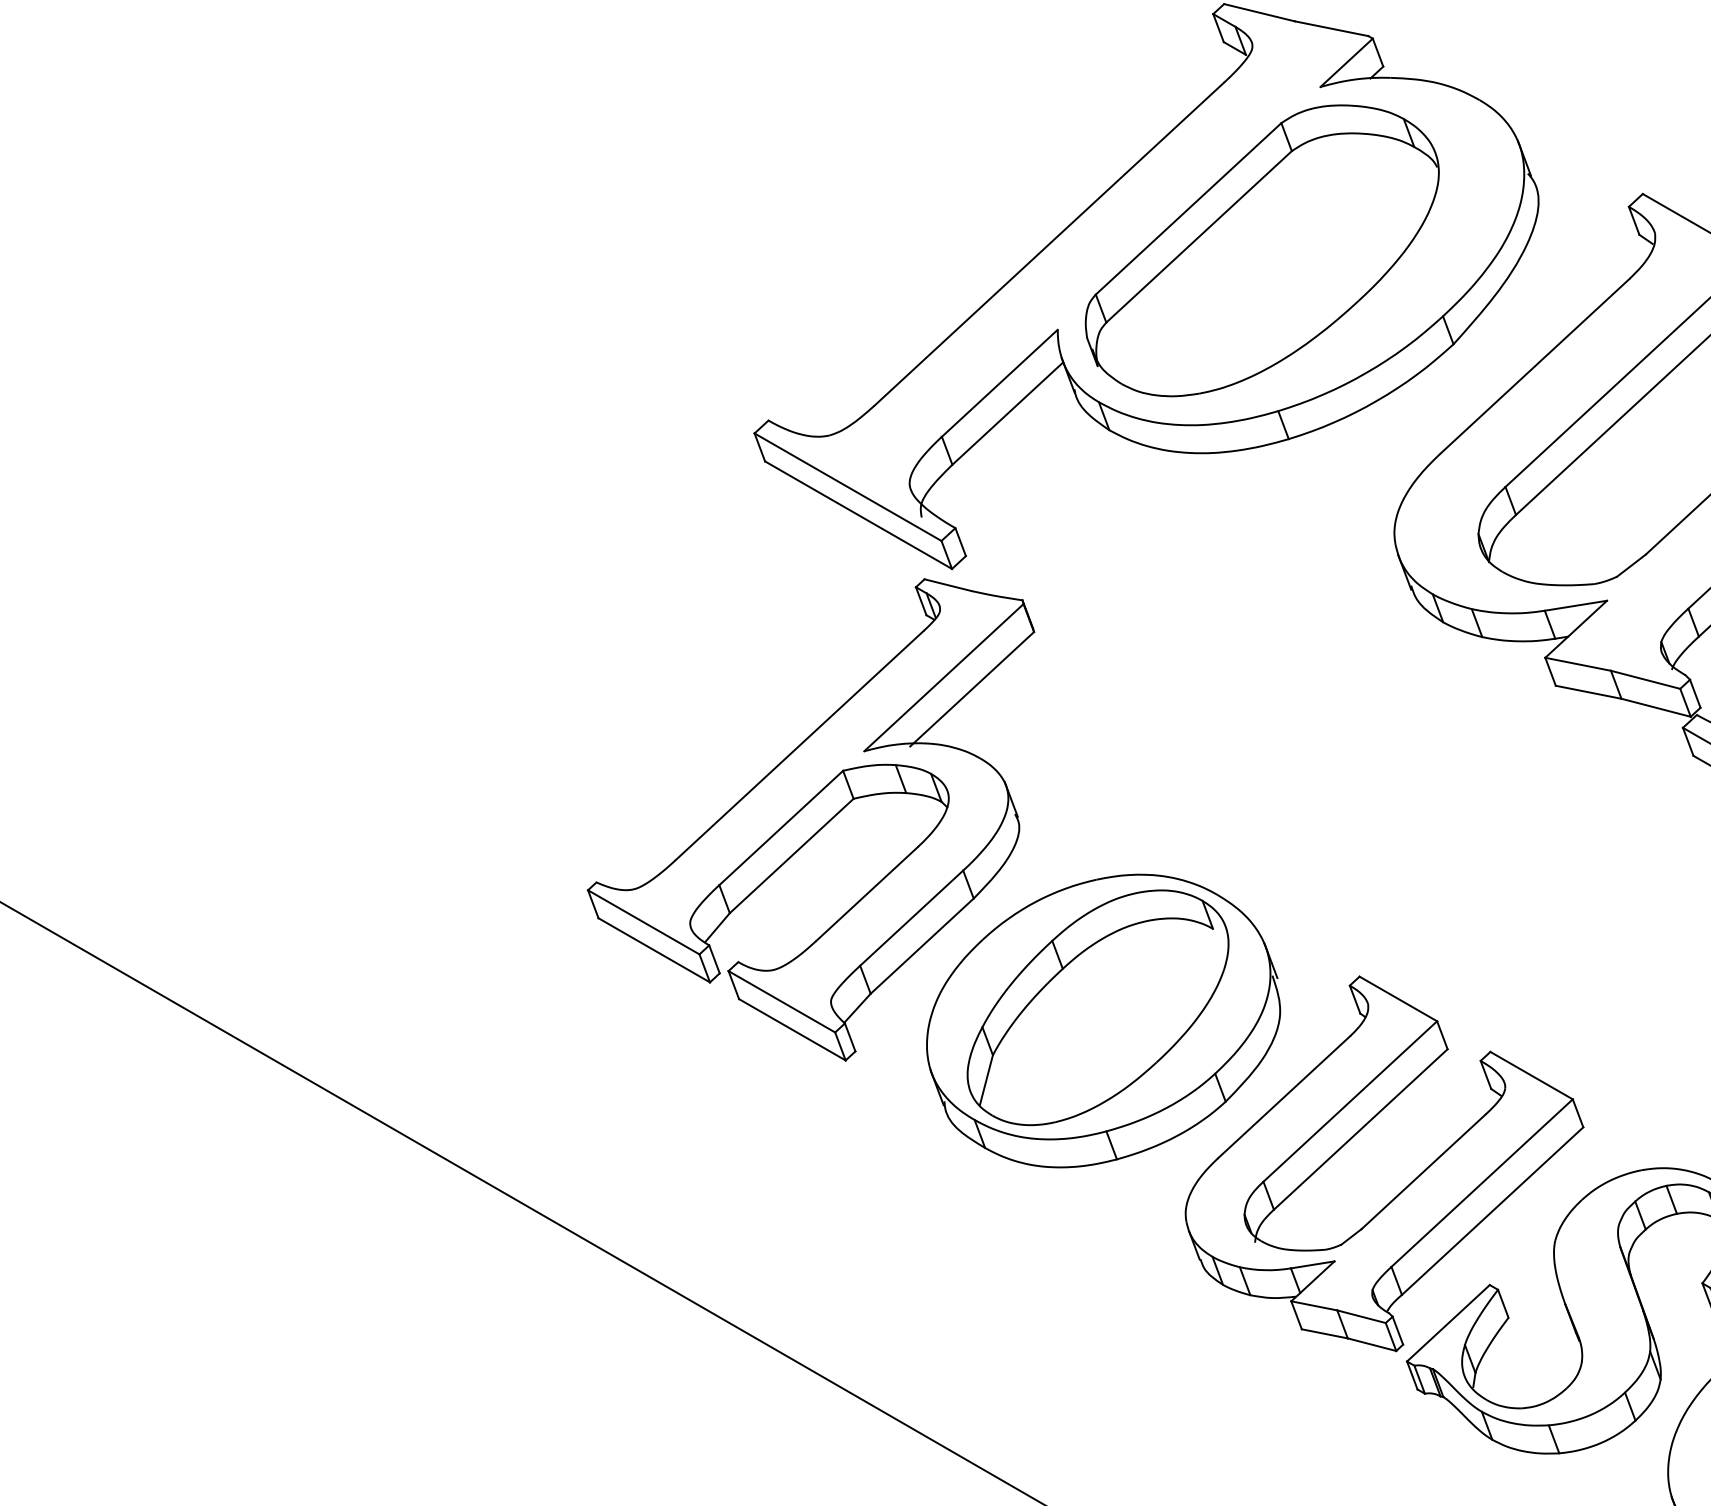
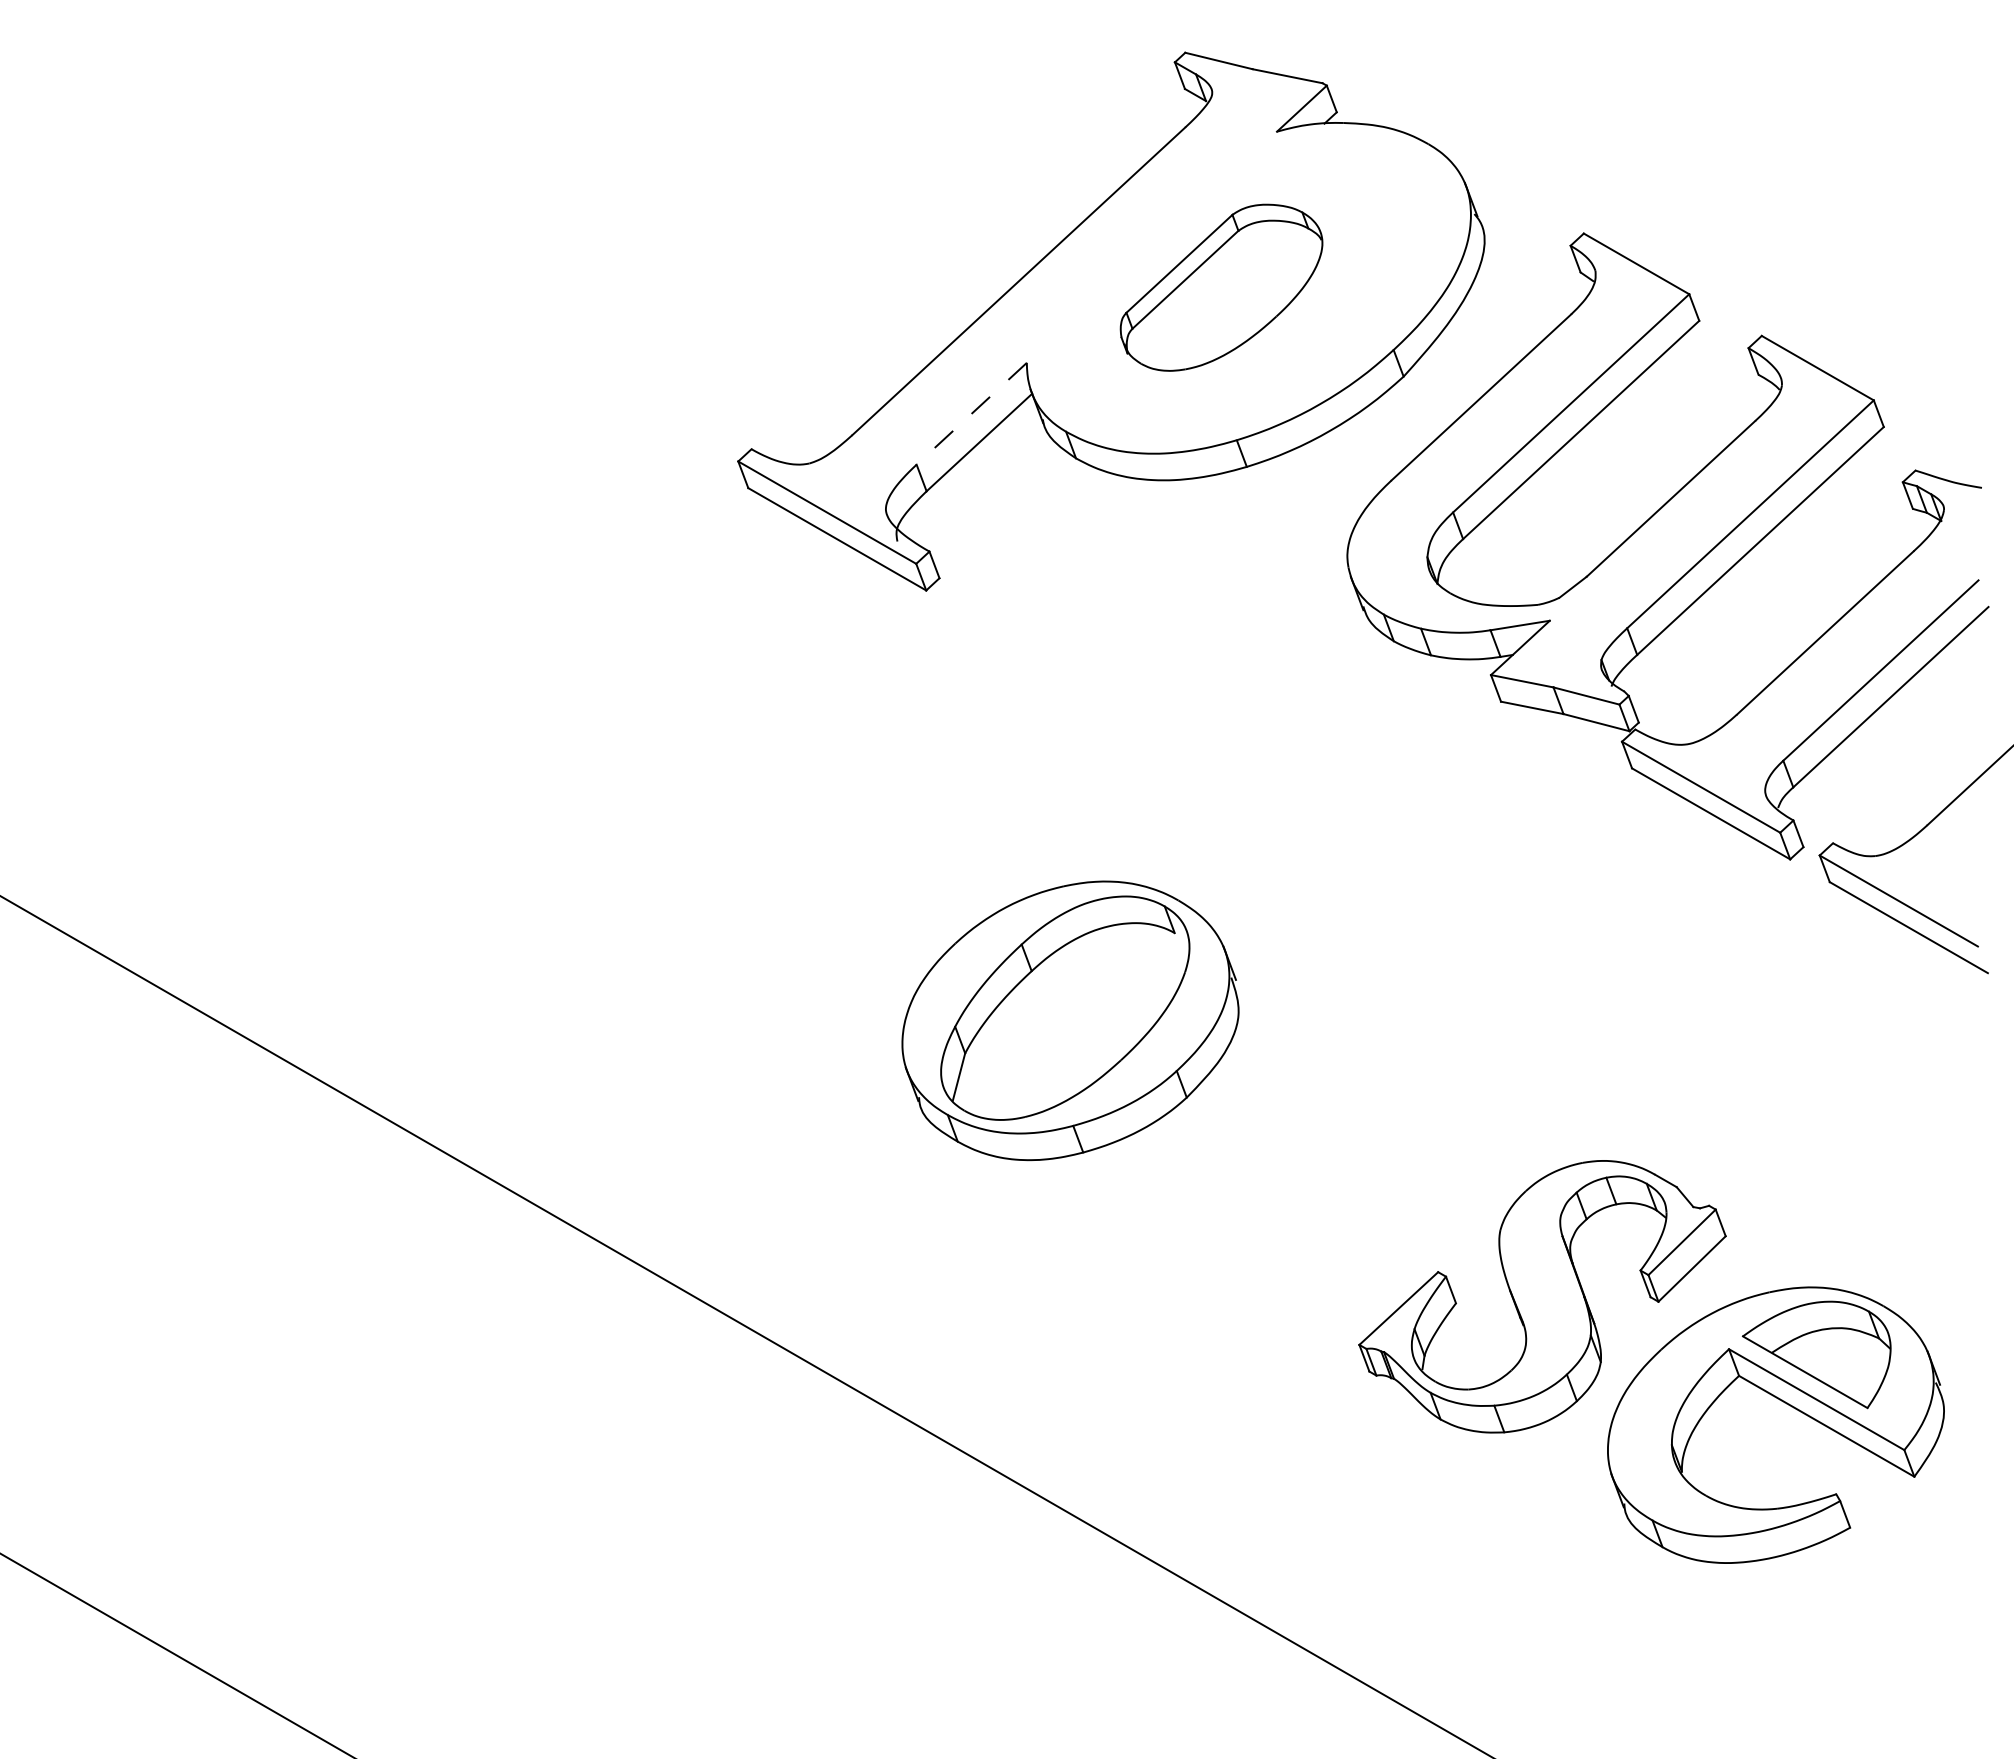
part: (1262, 250) -> (1221, 287), size x0.6
line: (999, 384) -> (971, 414), solid -> dashed
part: (810, 820) -> (791, 829), removed
part: (1407, 1185) -> (1359, 1177), removed

